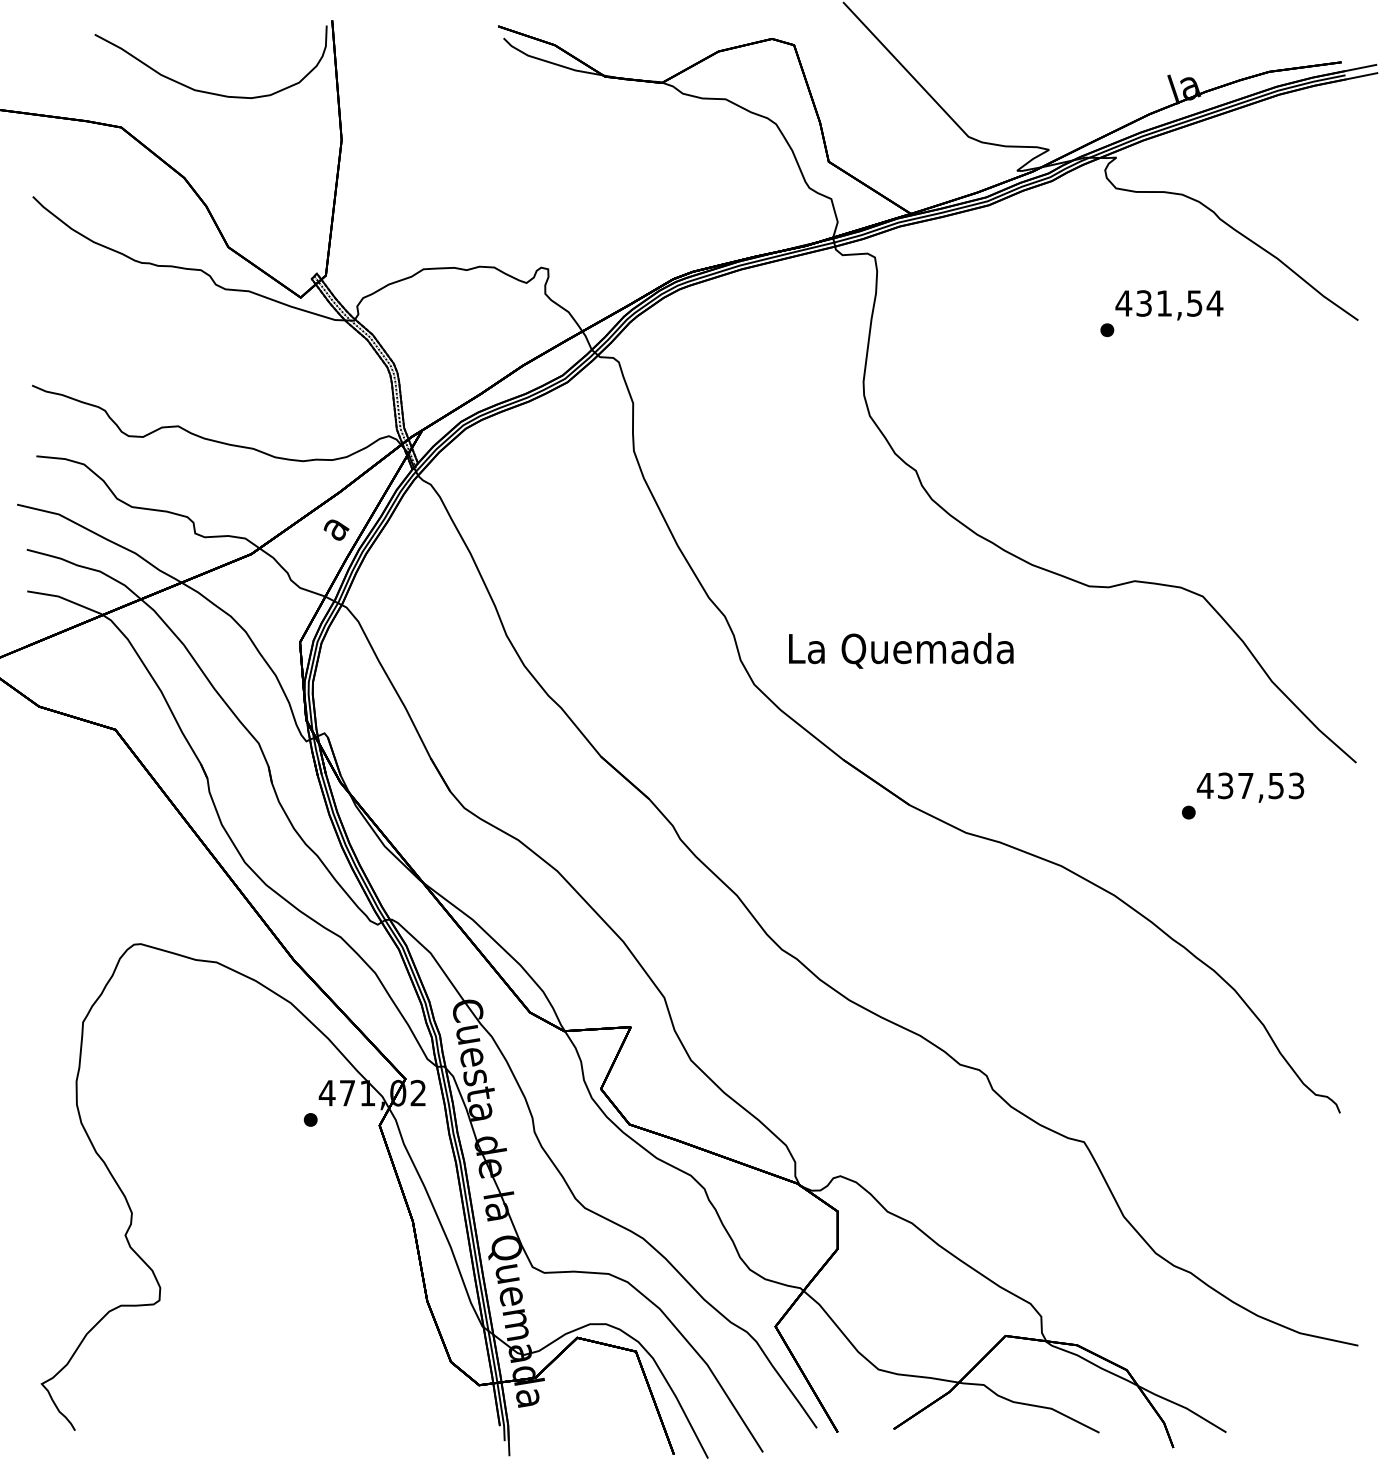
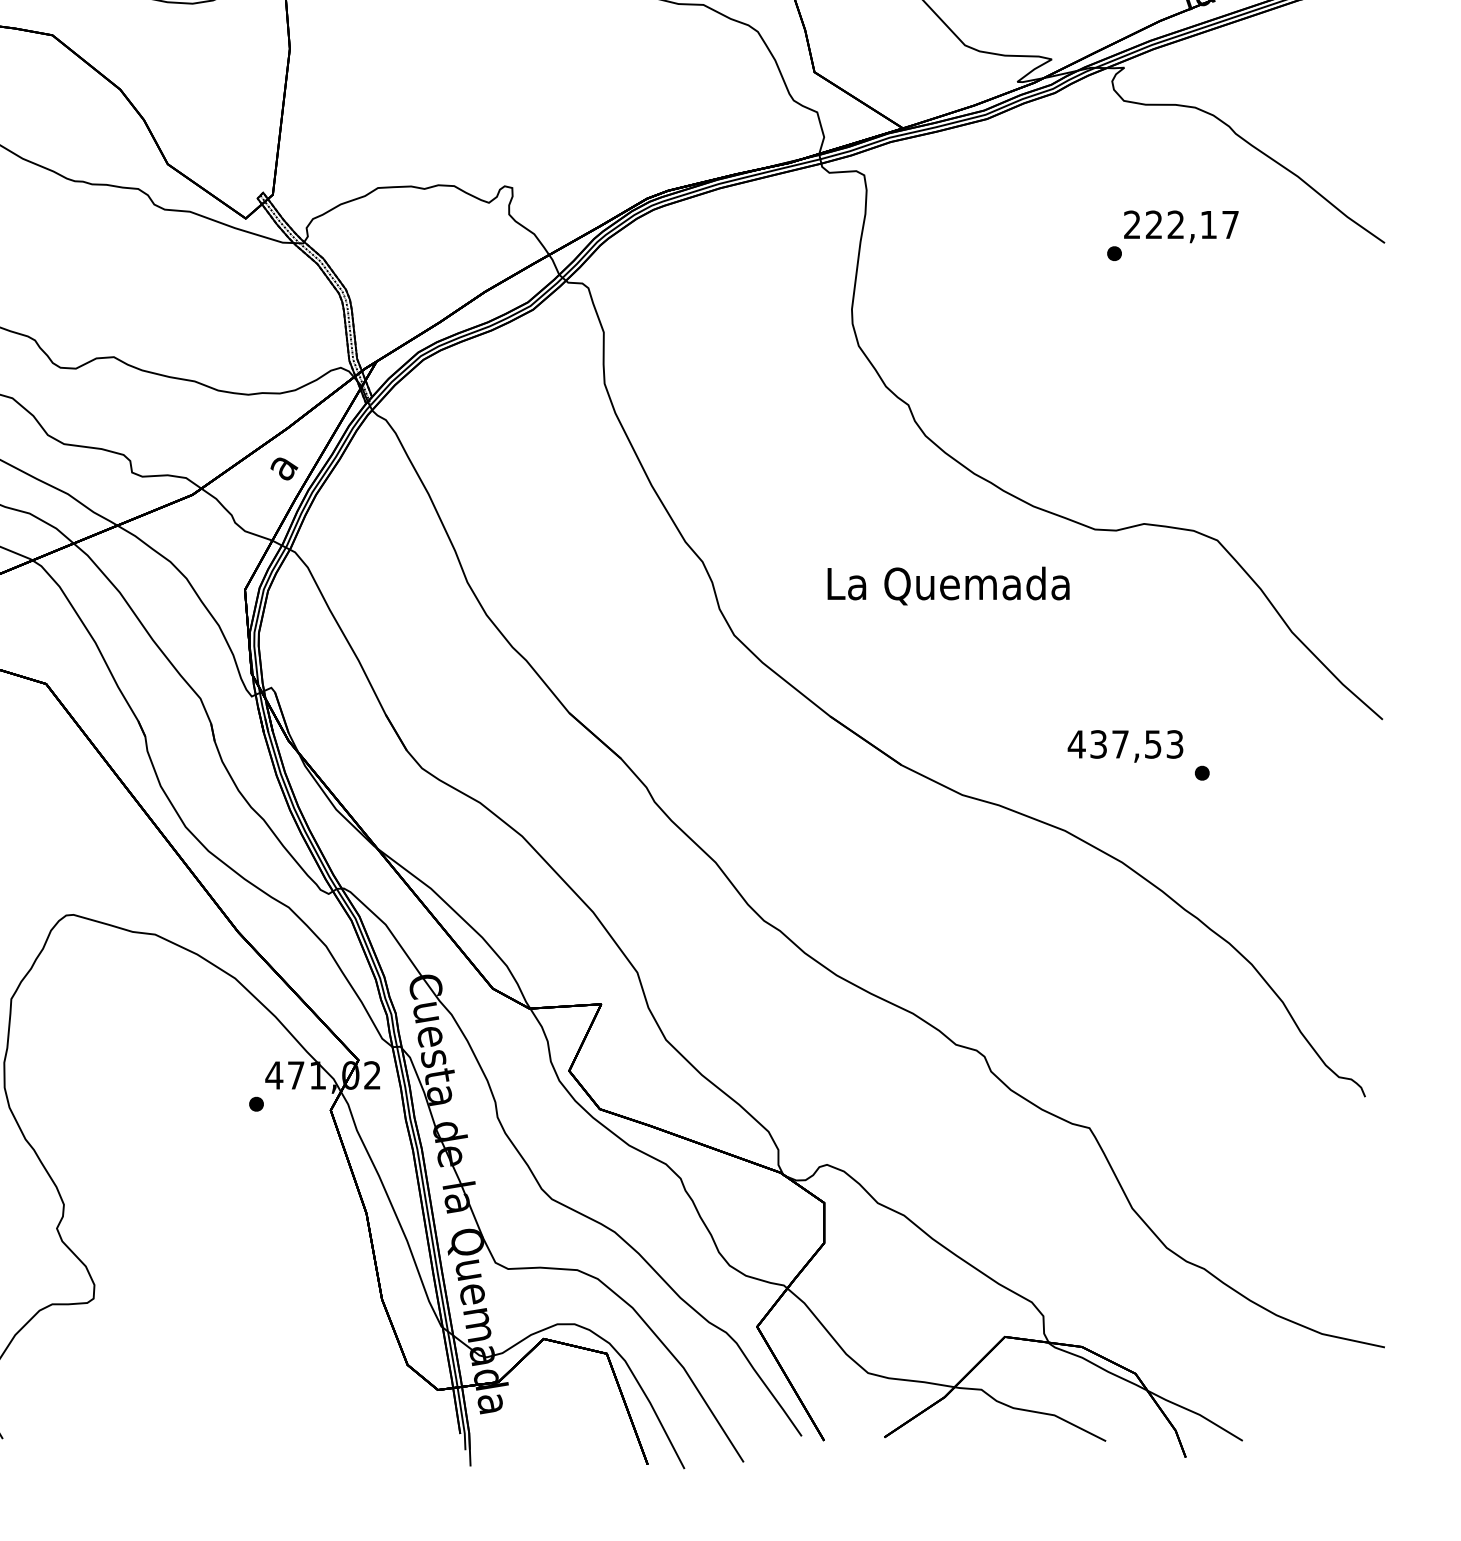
text: (1169, 303) -> (1181, 224), 431,54 -> 222,17
text: (901, 650) -> (948, 585), moved
text: (1250, 787) -> (1125, 746), moved

